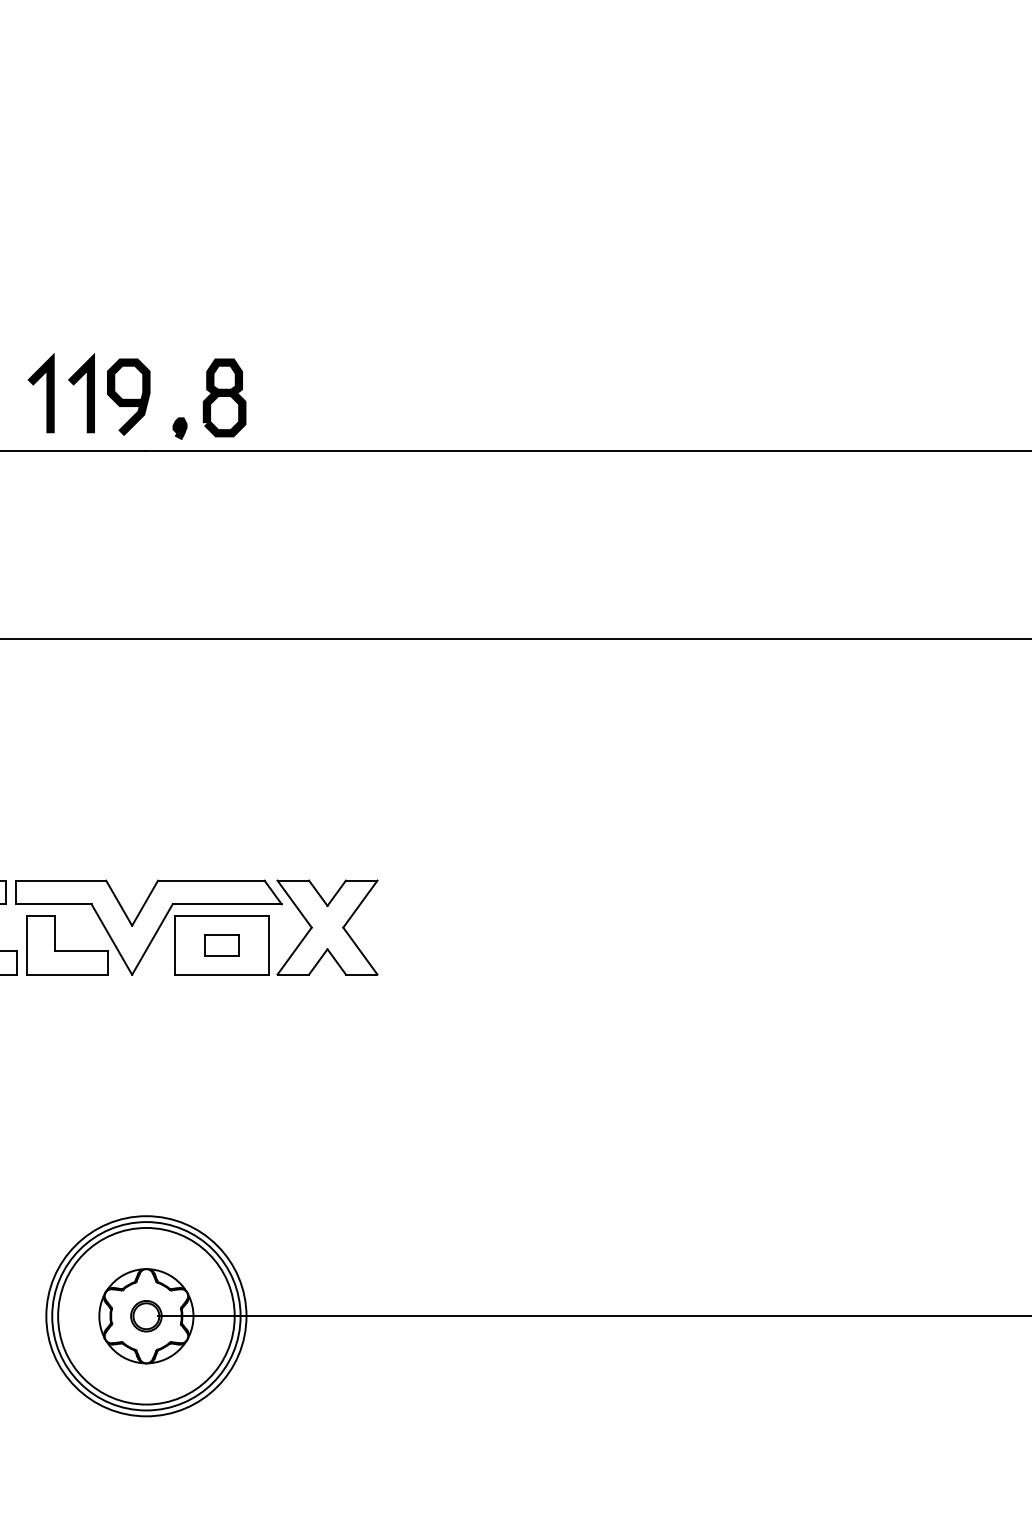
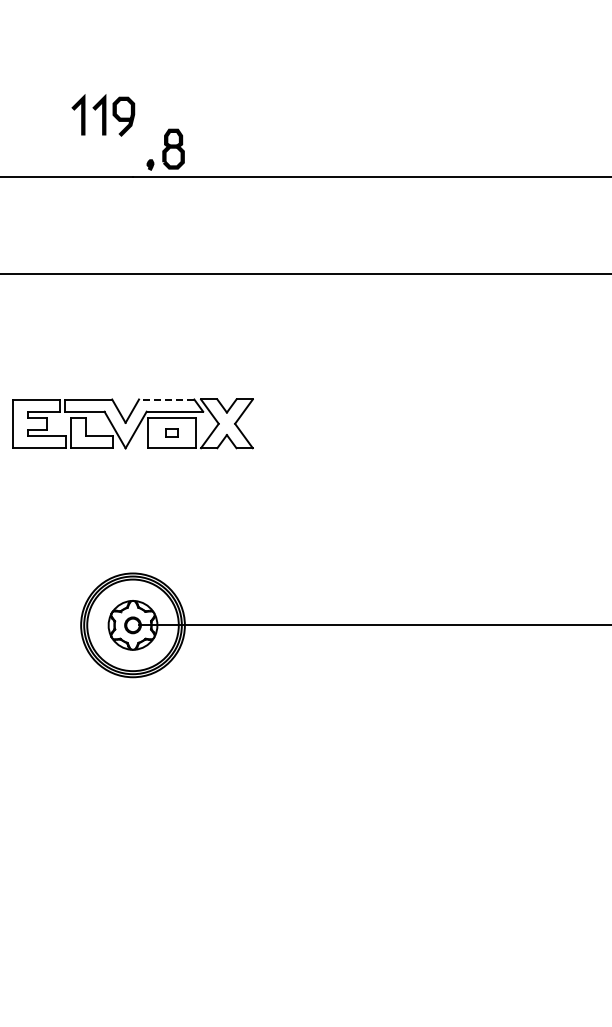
part: (89, 394) -> (103, 115), moved
line: (210, 880) -> (166, 399), solid -> dashed
part: (220, 946) -> (171, 433), size x0.7

